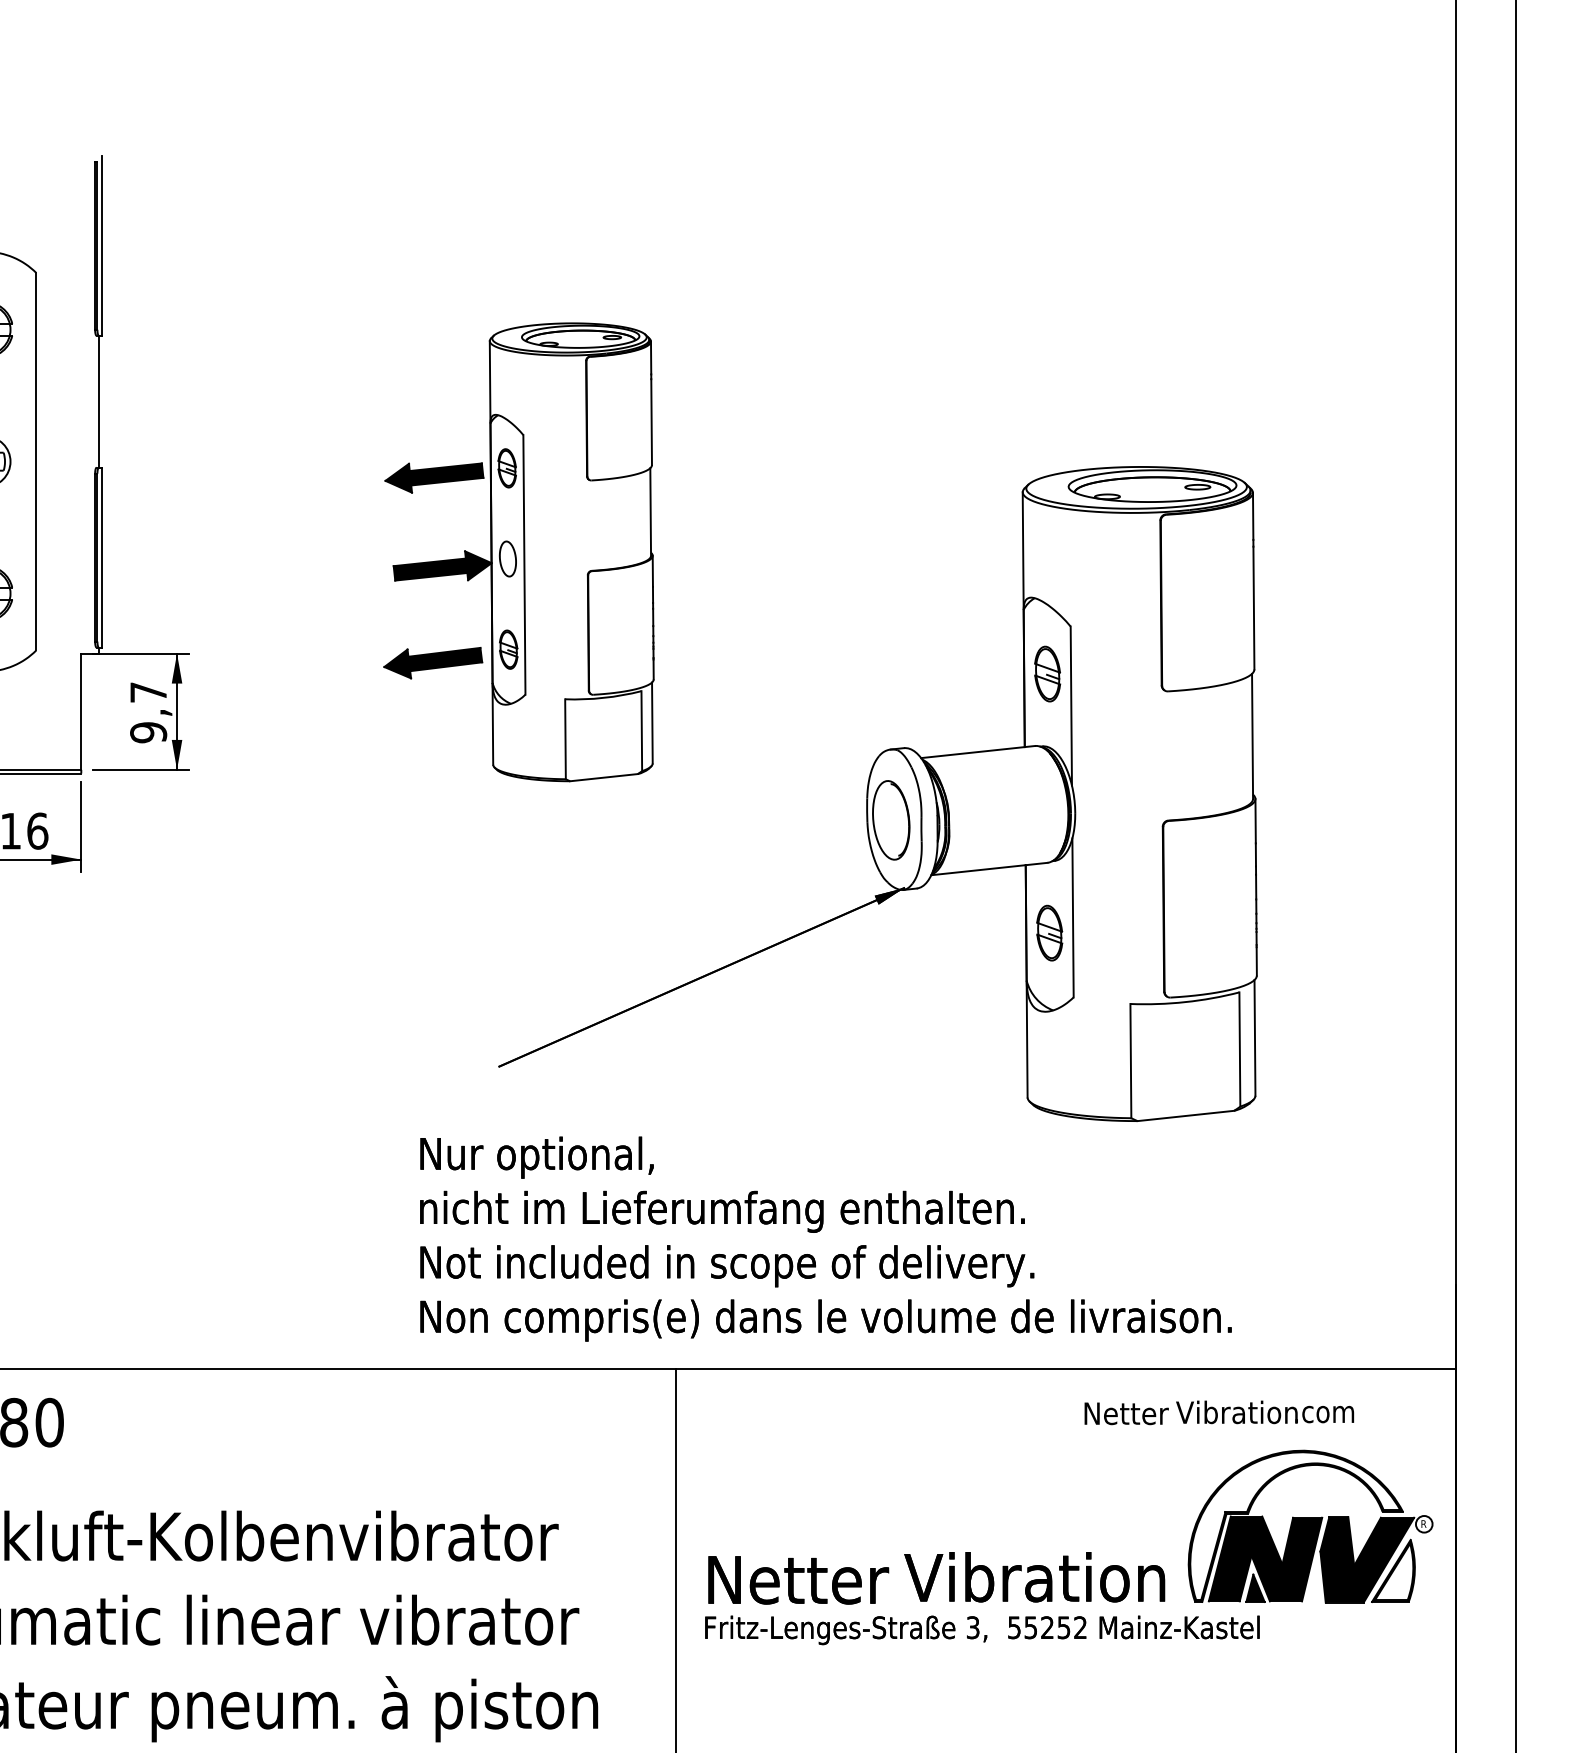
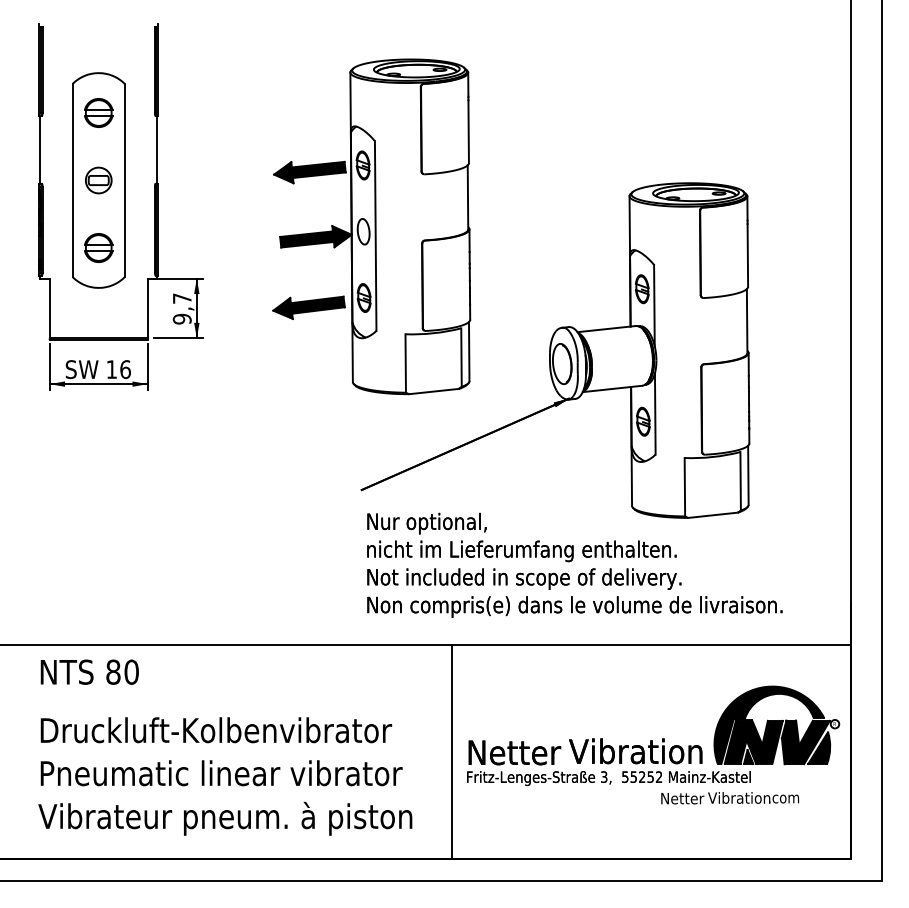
part: (518, 551) -> (371, 226), size x1.43
text: (825, 1237) -> (574, 564), moved
text: (1220, 1413) -> (730, 798), moved
fill: (1294, 1526) -> (768, 725), added
fill: (1393, 1571) -> (819, 748), added

